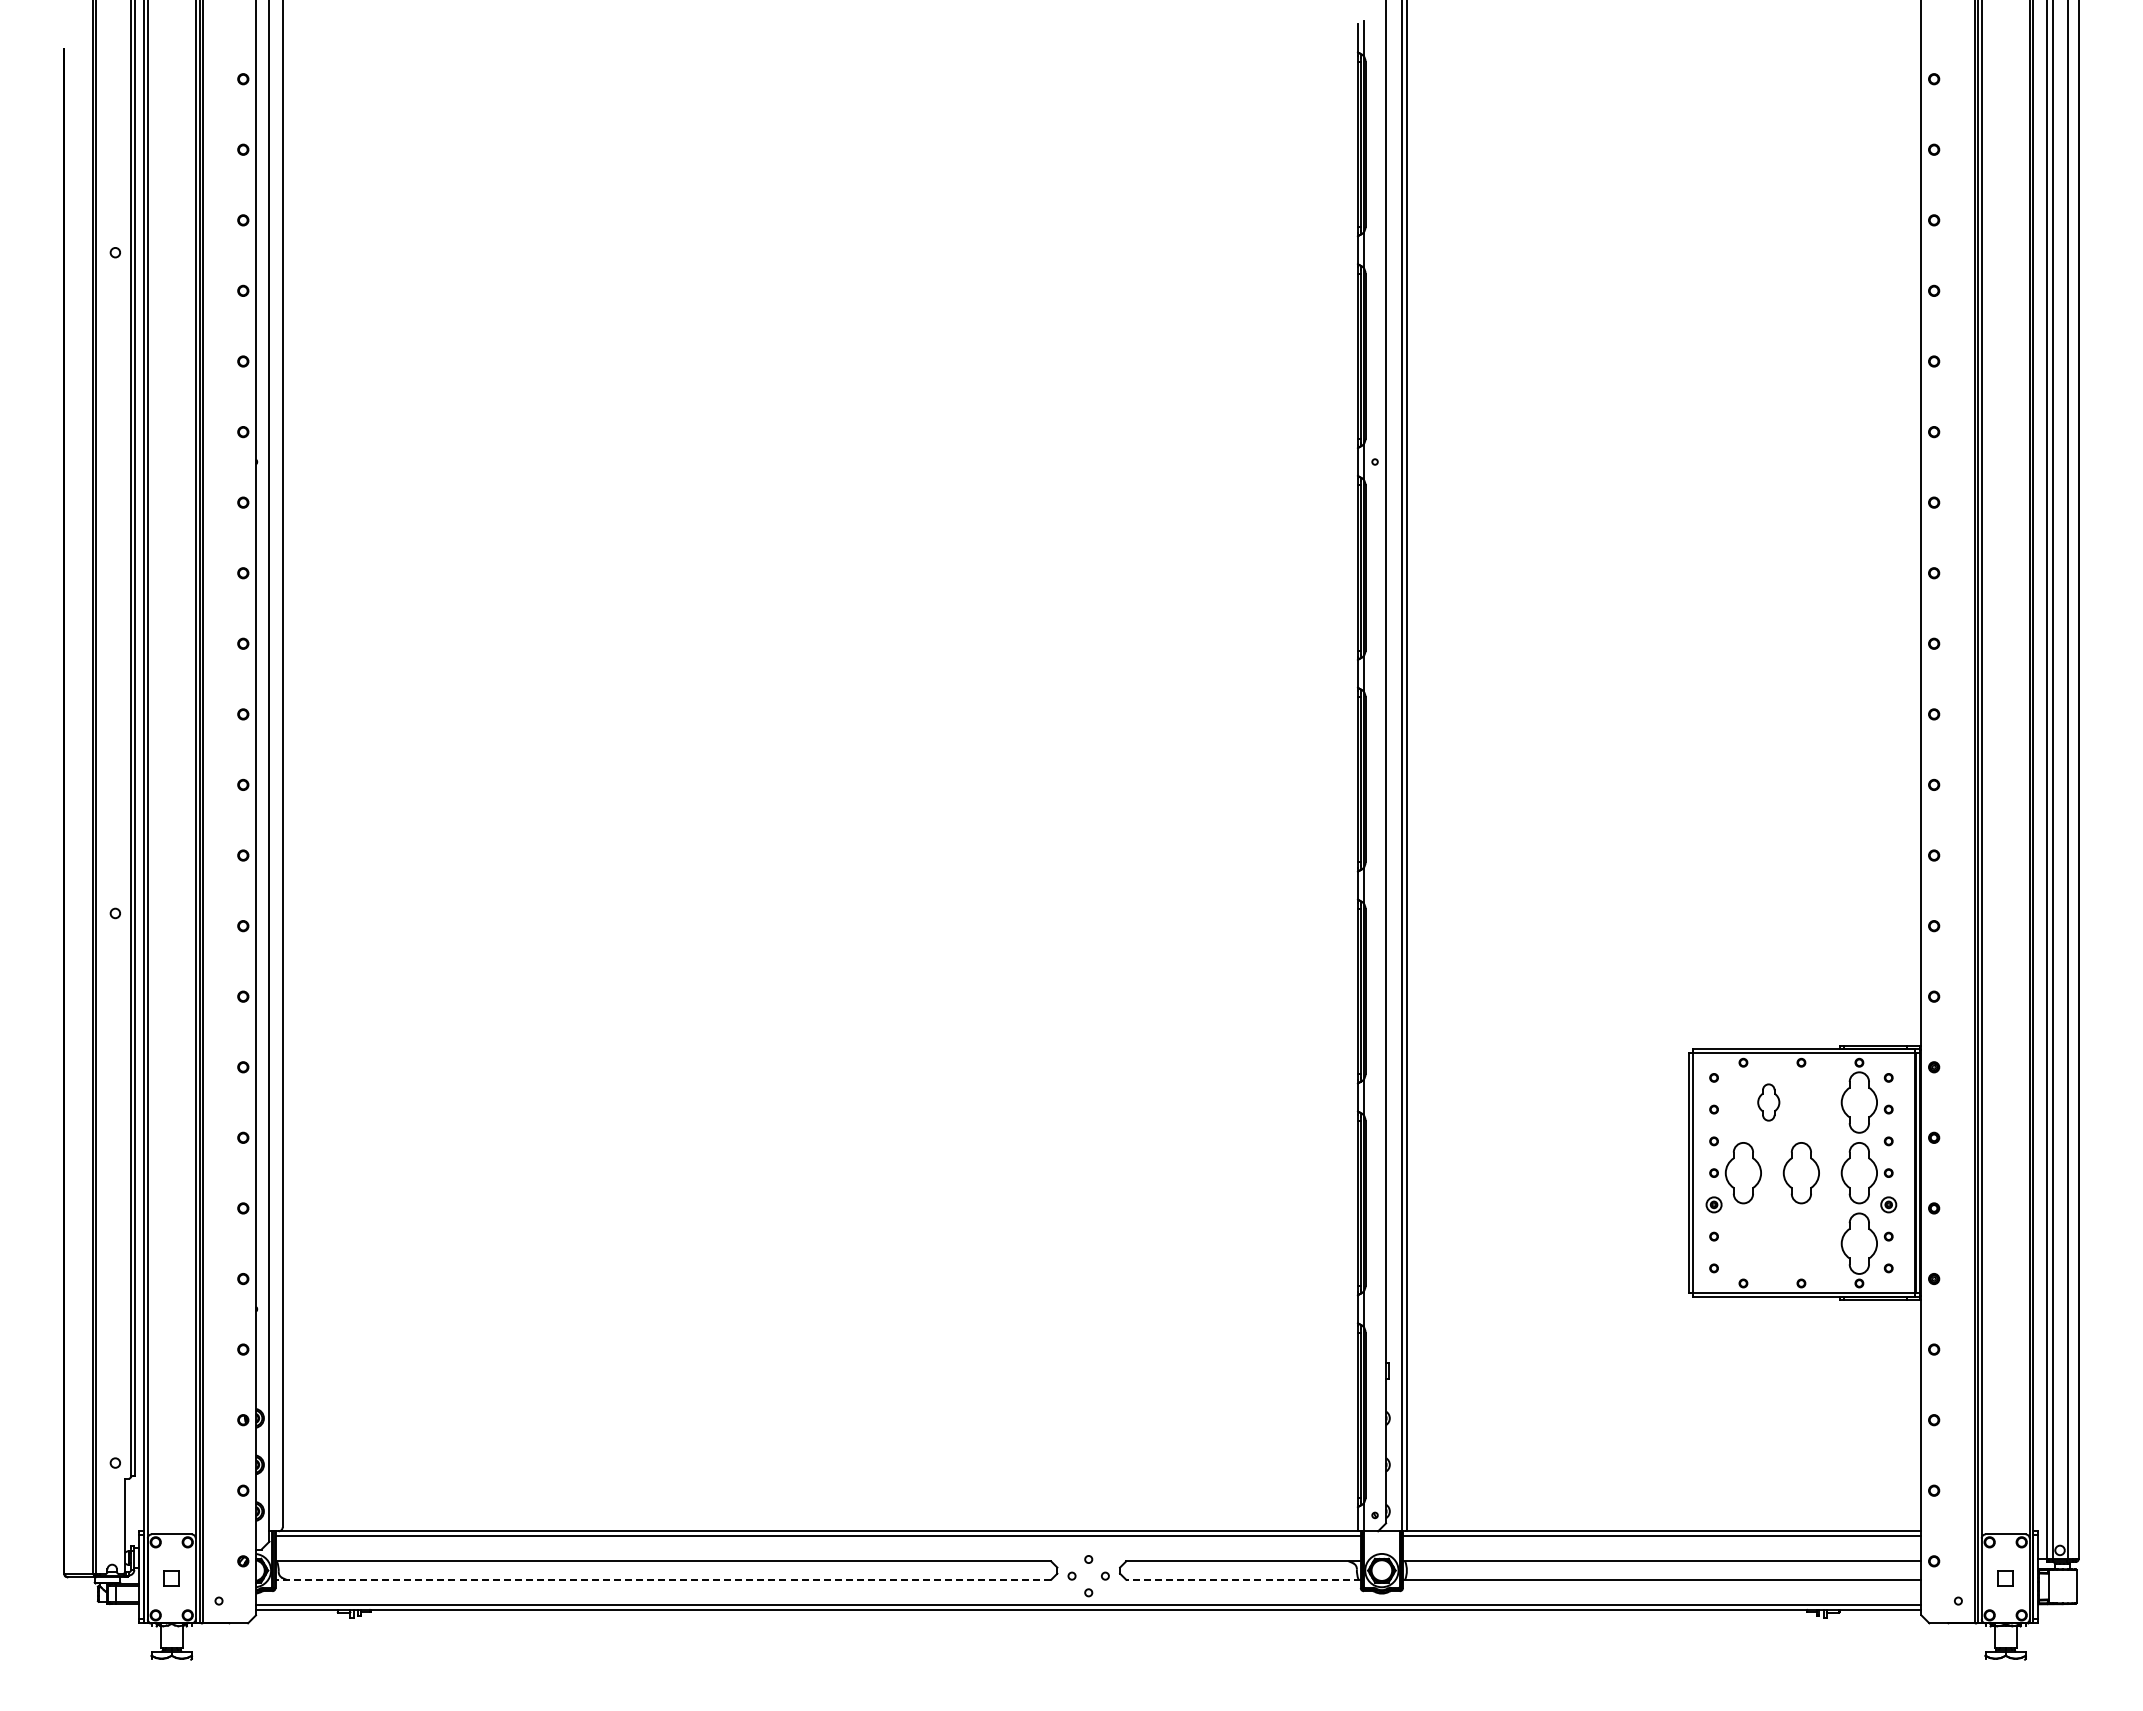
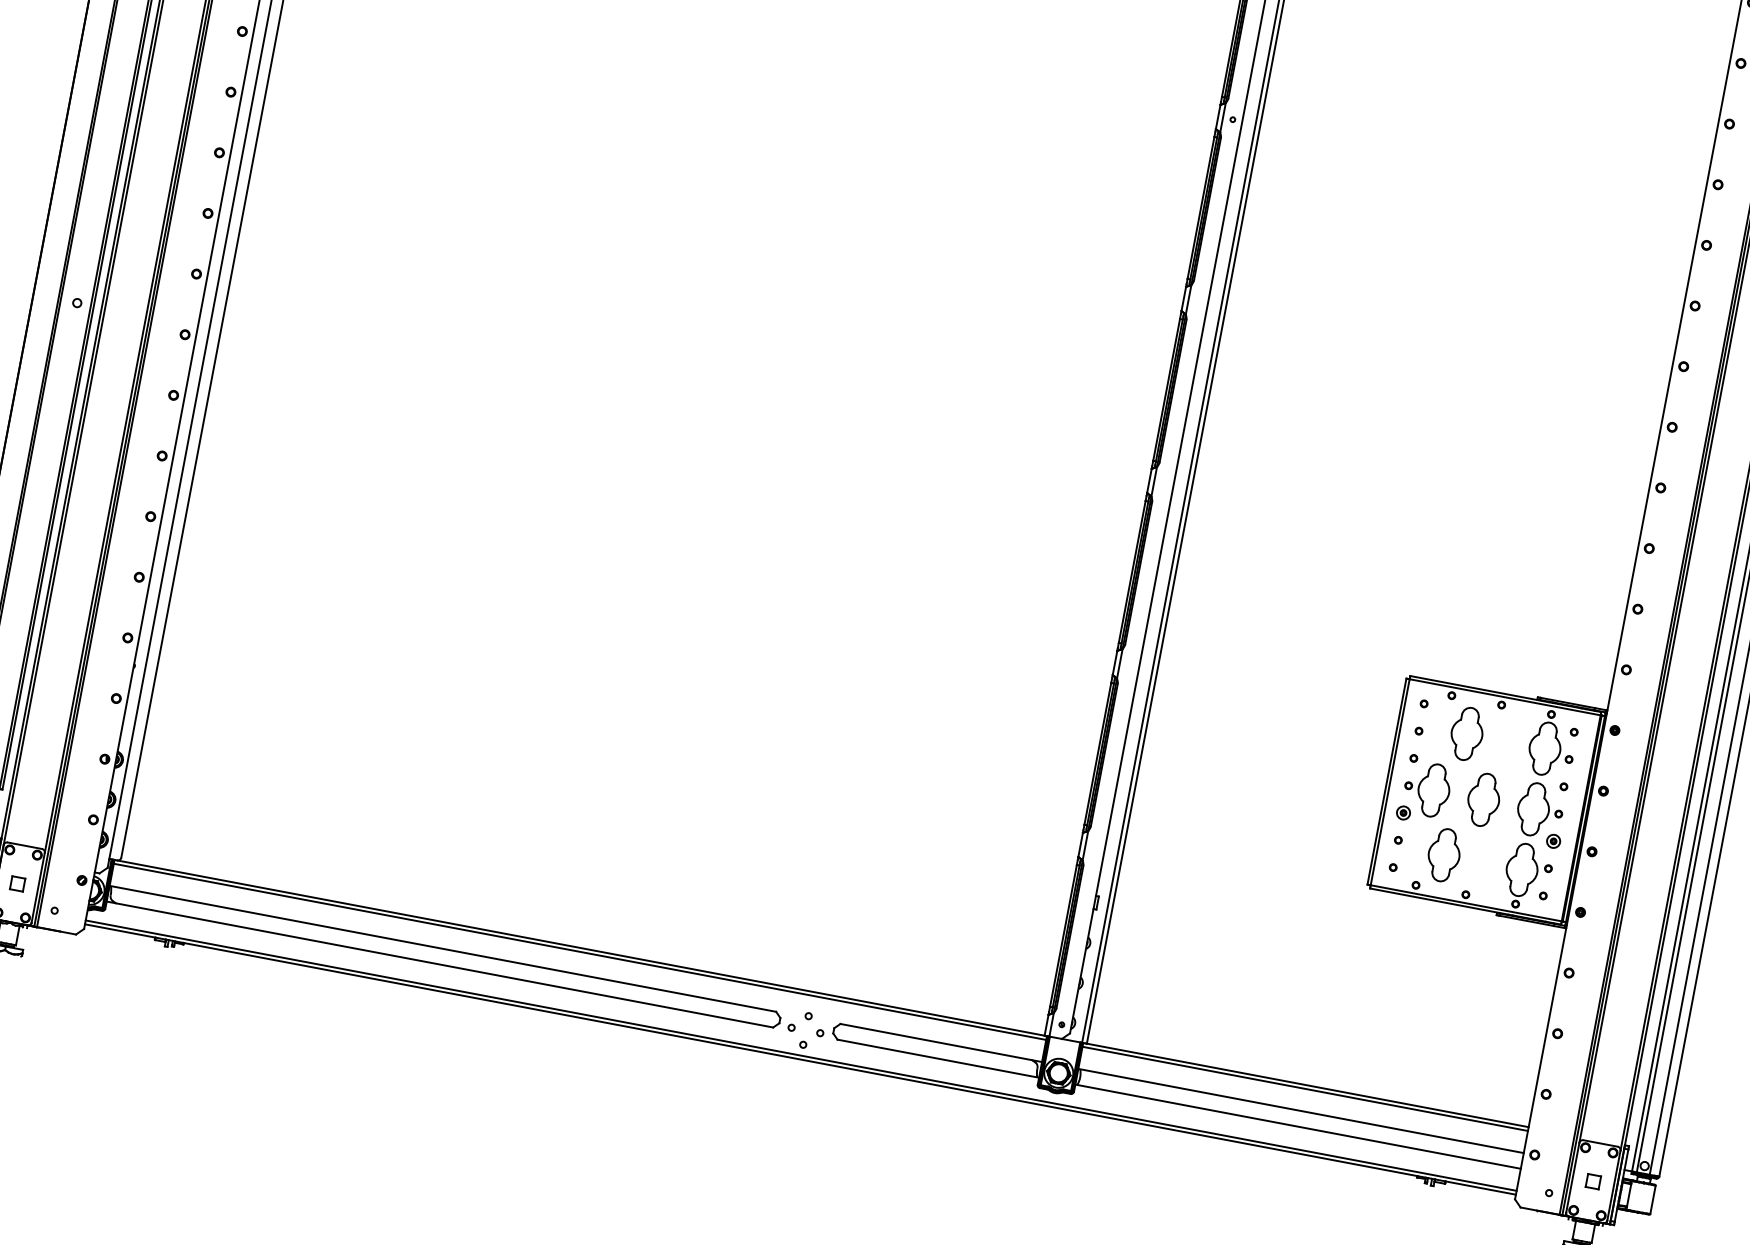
part: (1768, 1102) -> (1466, 733), size x1.67
part: (1768, 1243) -> (1444, 855), added
line: (663, 1579) -> (440, 964), dashed -> solid
line: (1242, 1579) -> (937, 1058), dashed -> solid

